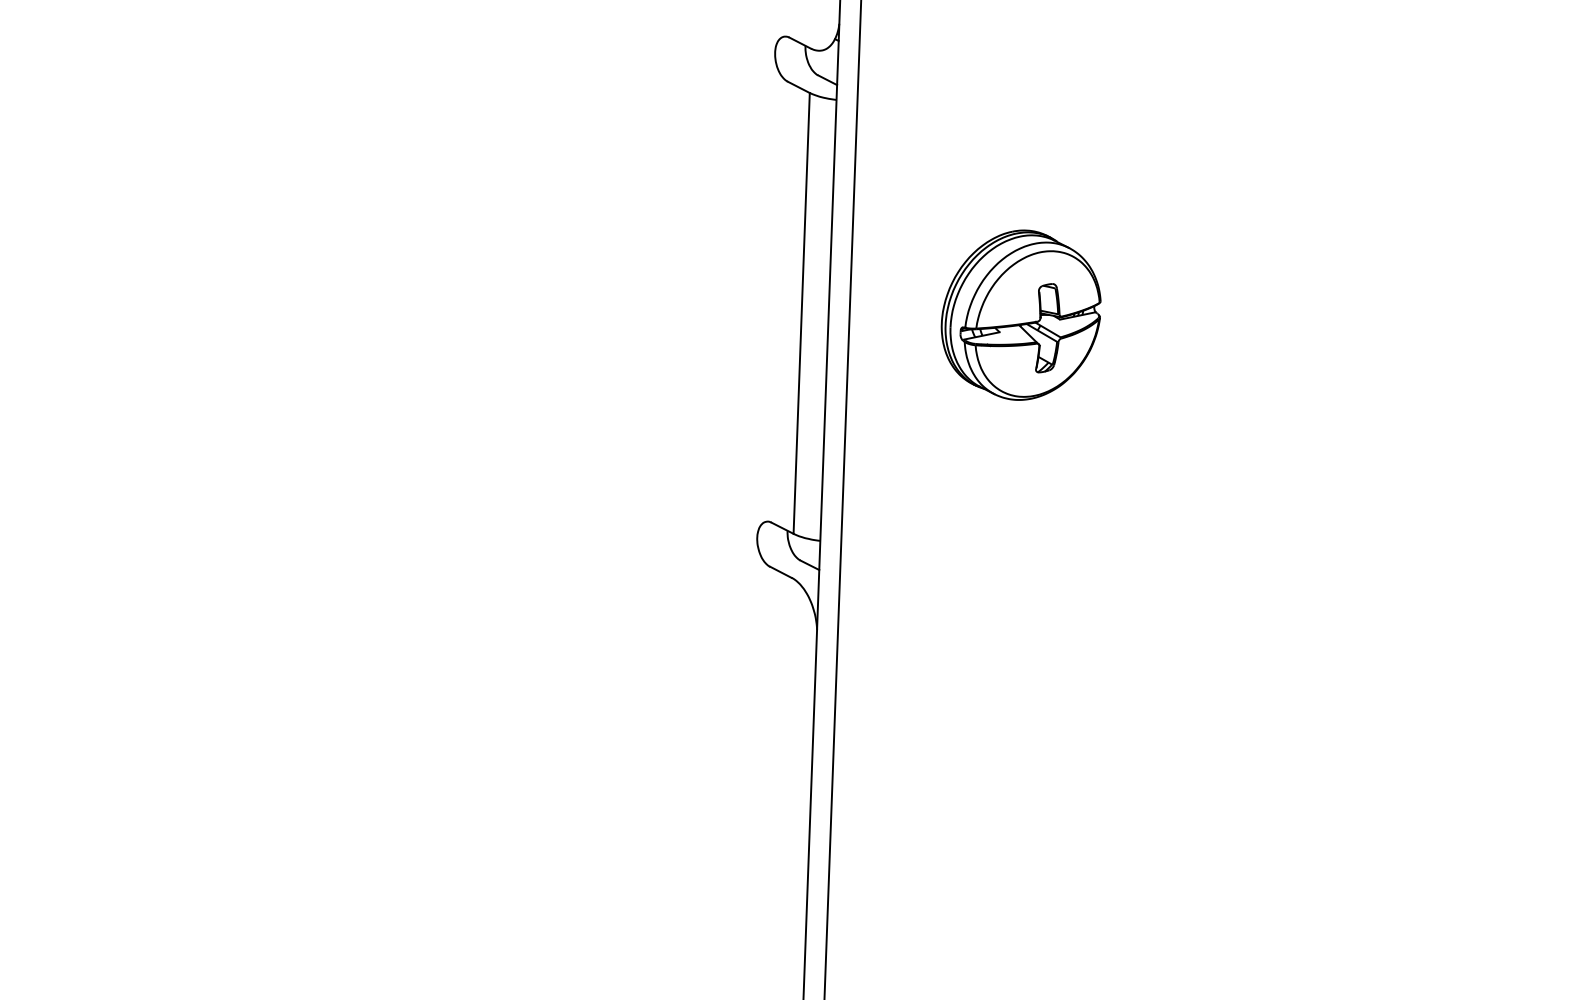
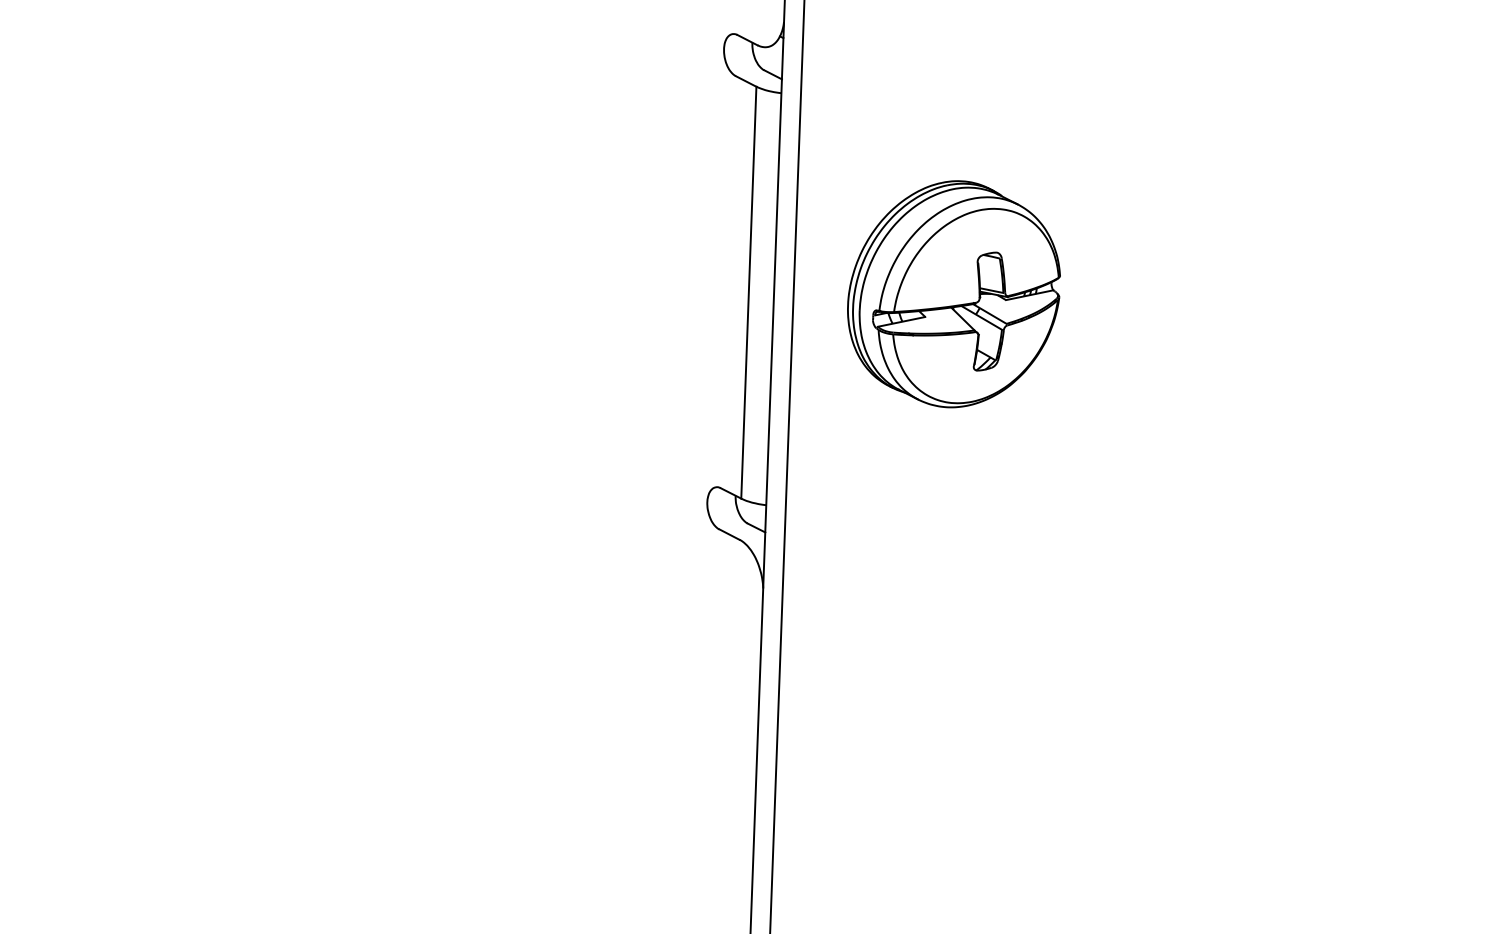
part: (1020, 315) -> (953, 294), size x1.43

